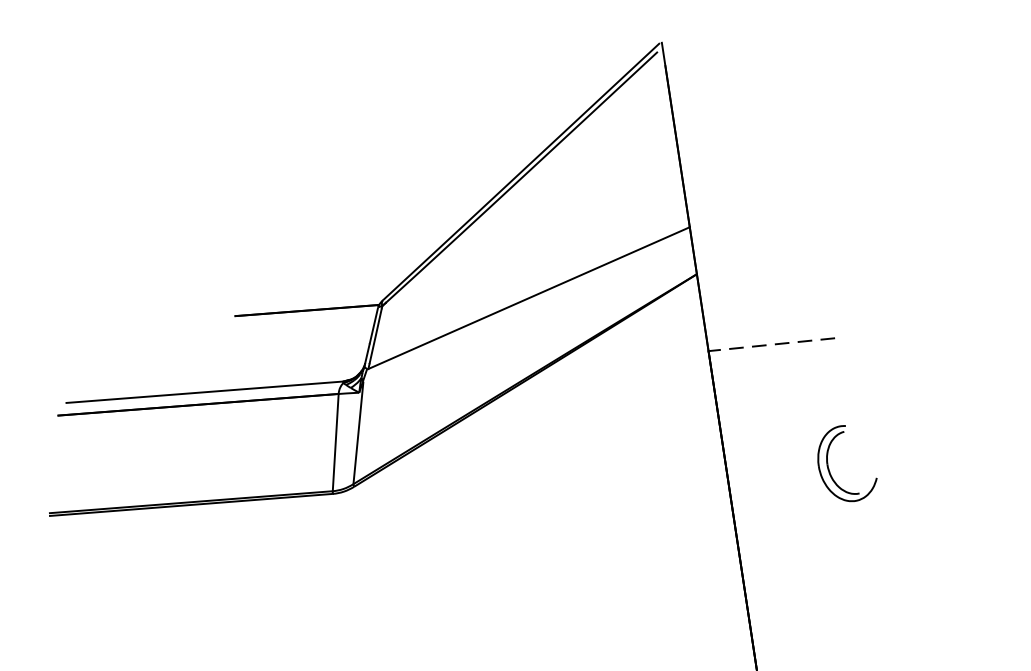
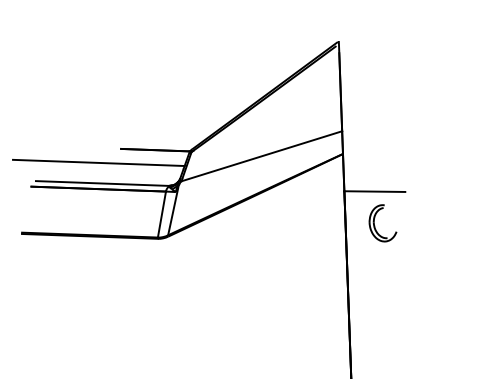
line: (771, 344) -> (374, 191), dashed -> solid
line: (191, 349) -> (98, 162), added
part: (831, 469) -> (375, 225), moved

